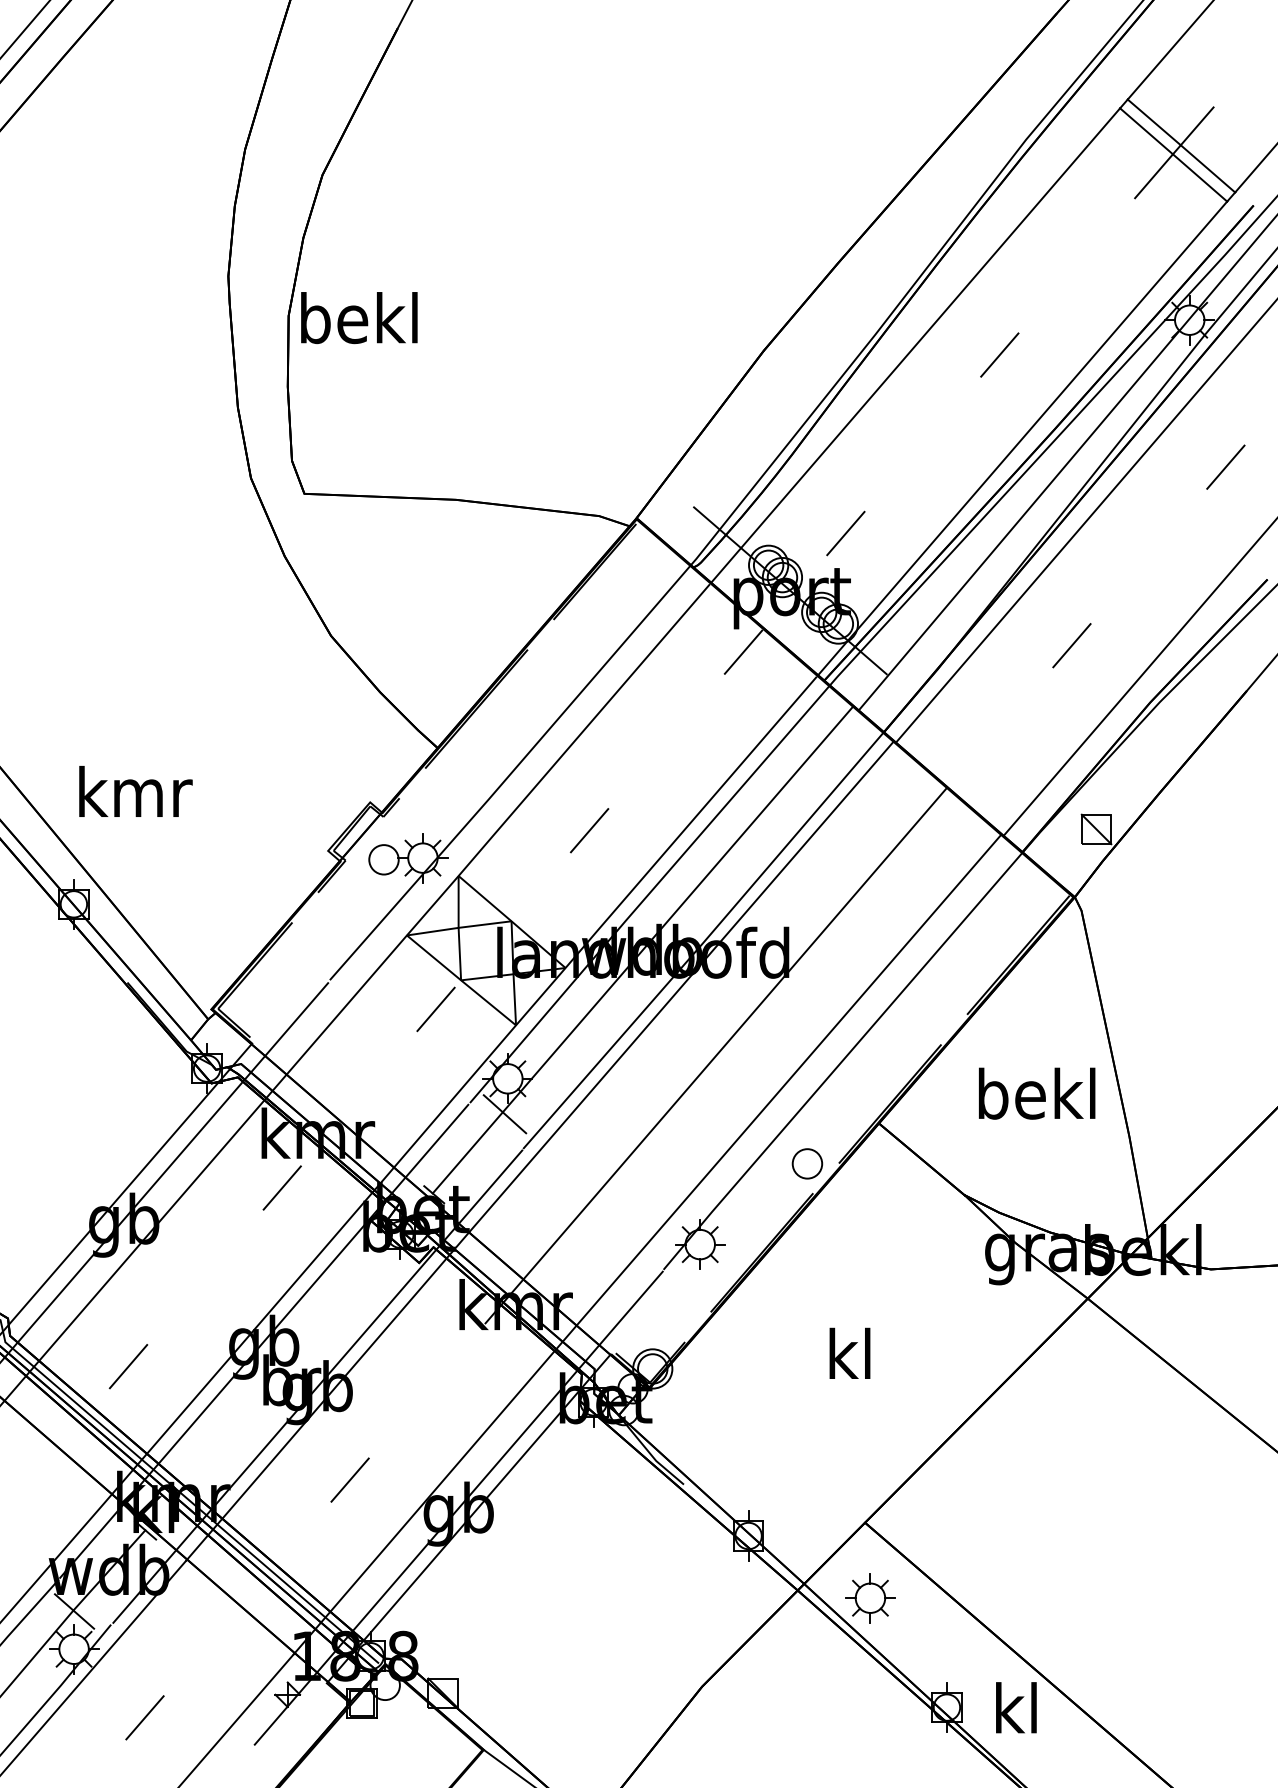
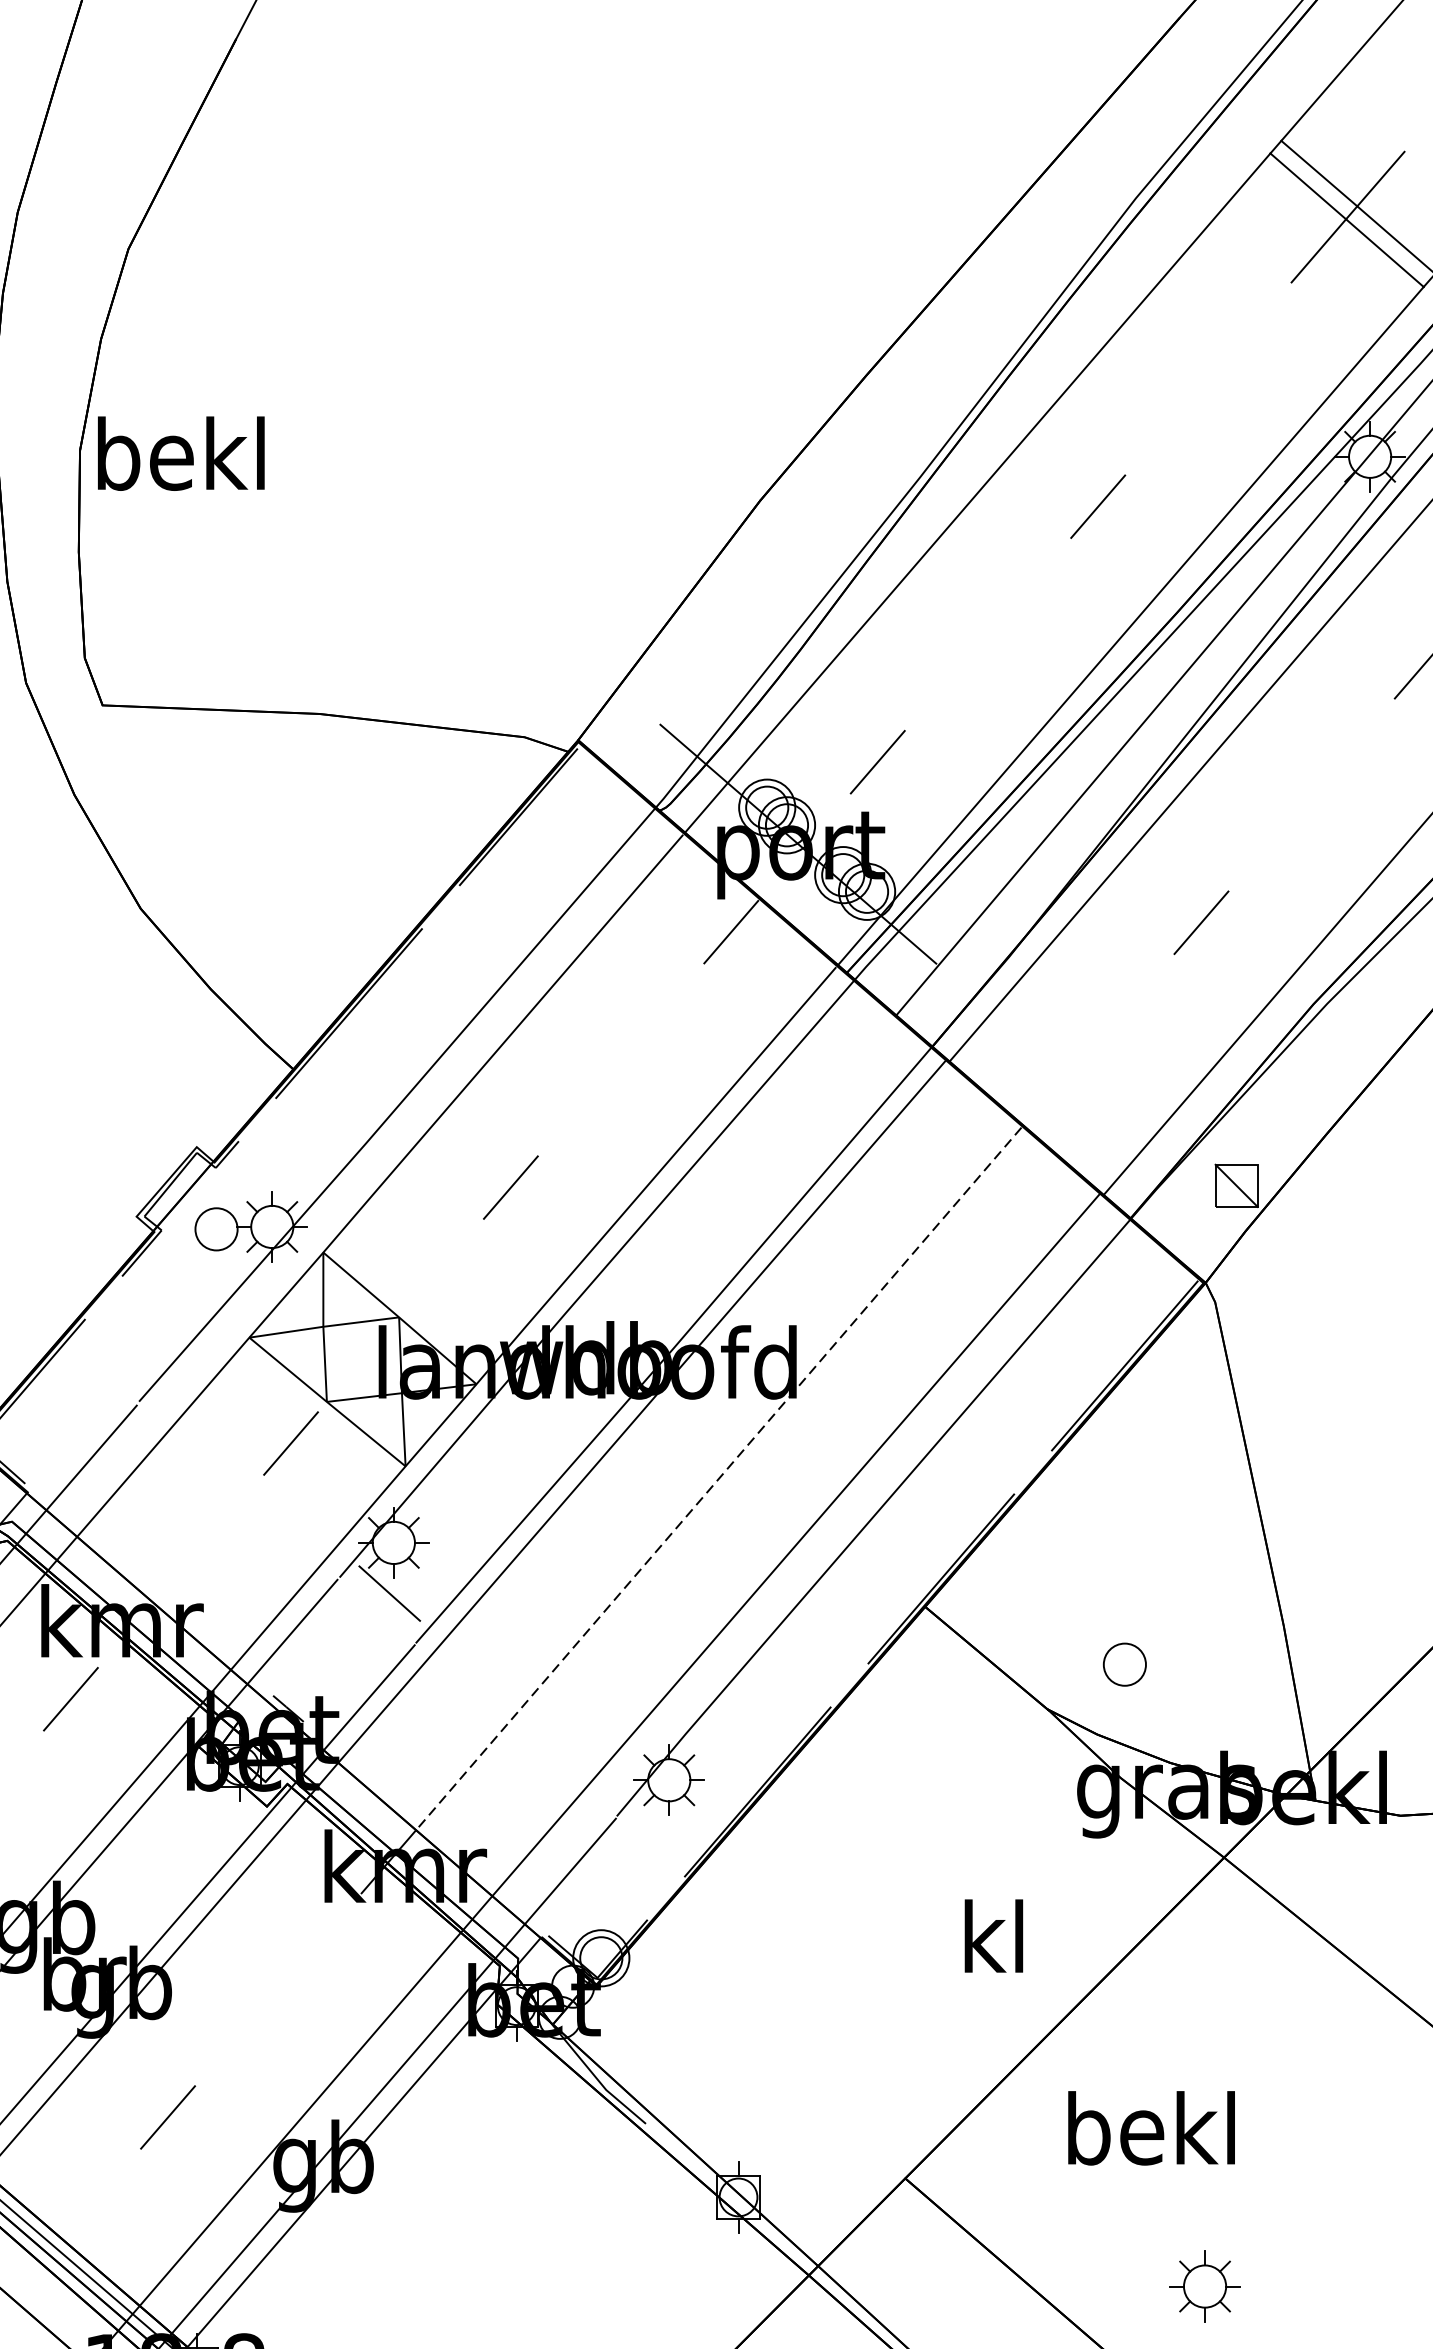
line: (642, 950) -> (586, 1359), removed
line: (734, 1034) -> (718, 1479), solid -> dashed
text: (1037, 1093) -> (1152, 2128), moved
part: (807, 1163) -> (1124, 1664), moved
text: (849, 1352) -> (993, 1934), moved
part: (870, 1598) -> (1205, 2286), moved

